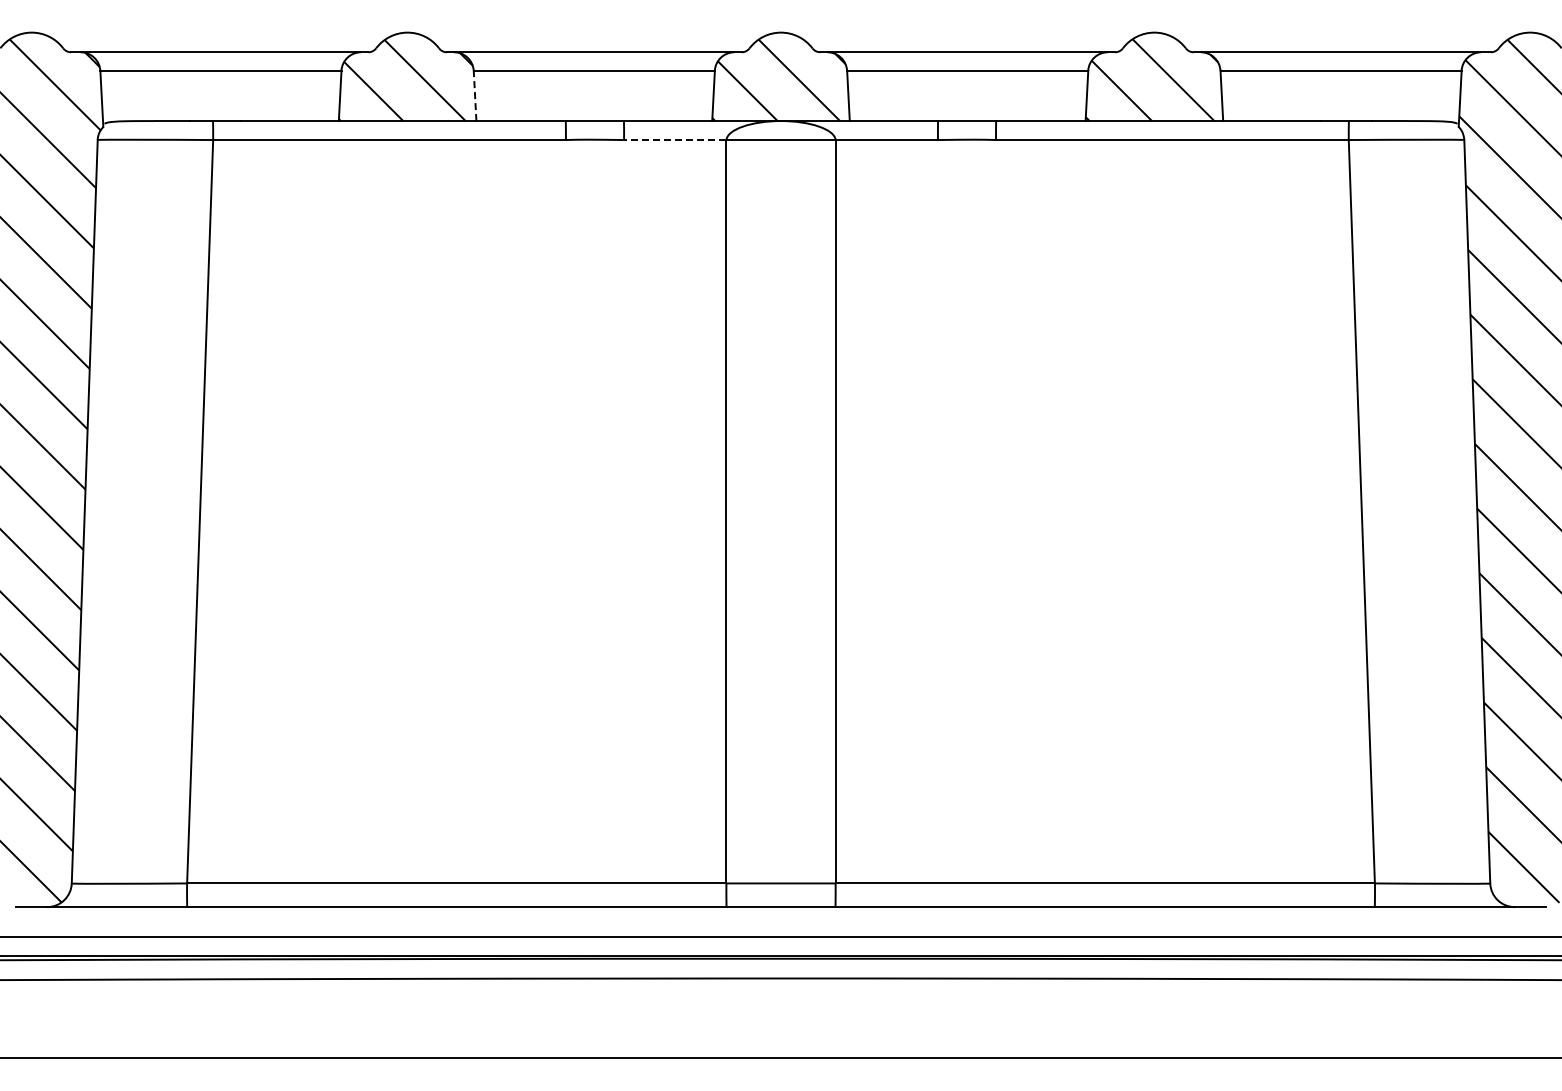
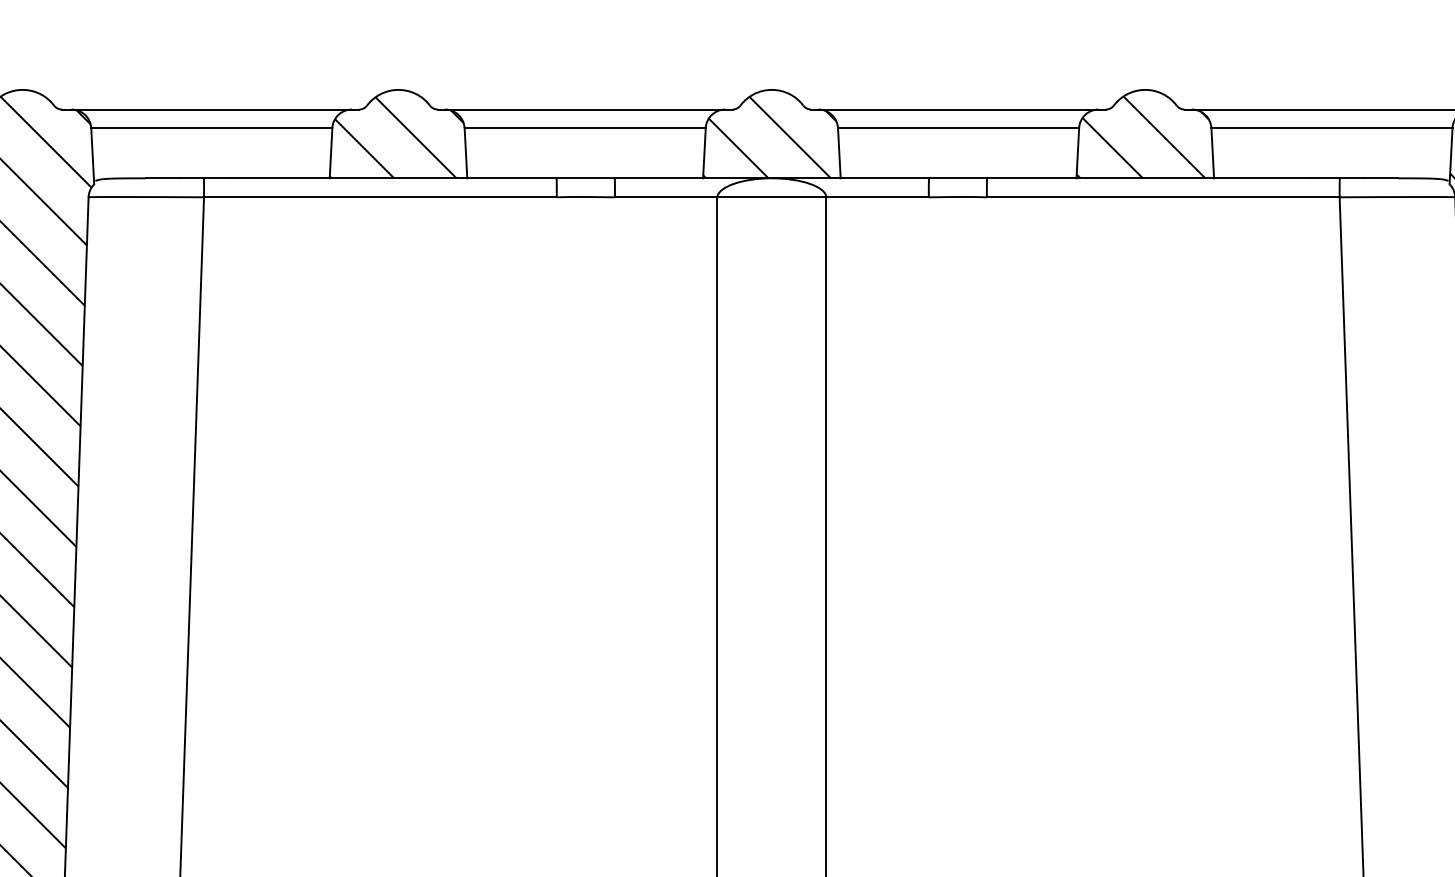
line: (475, 95) -> (466, 152), dashed -> solid
line: (674, 140) -> (665, 197), dashed -> solid

